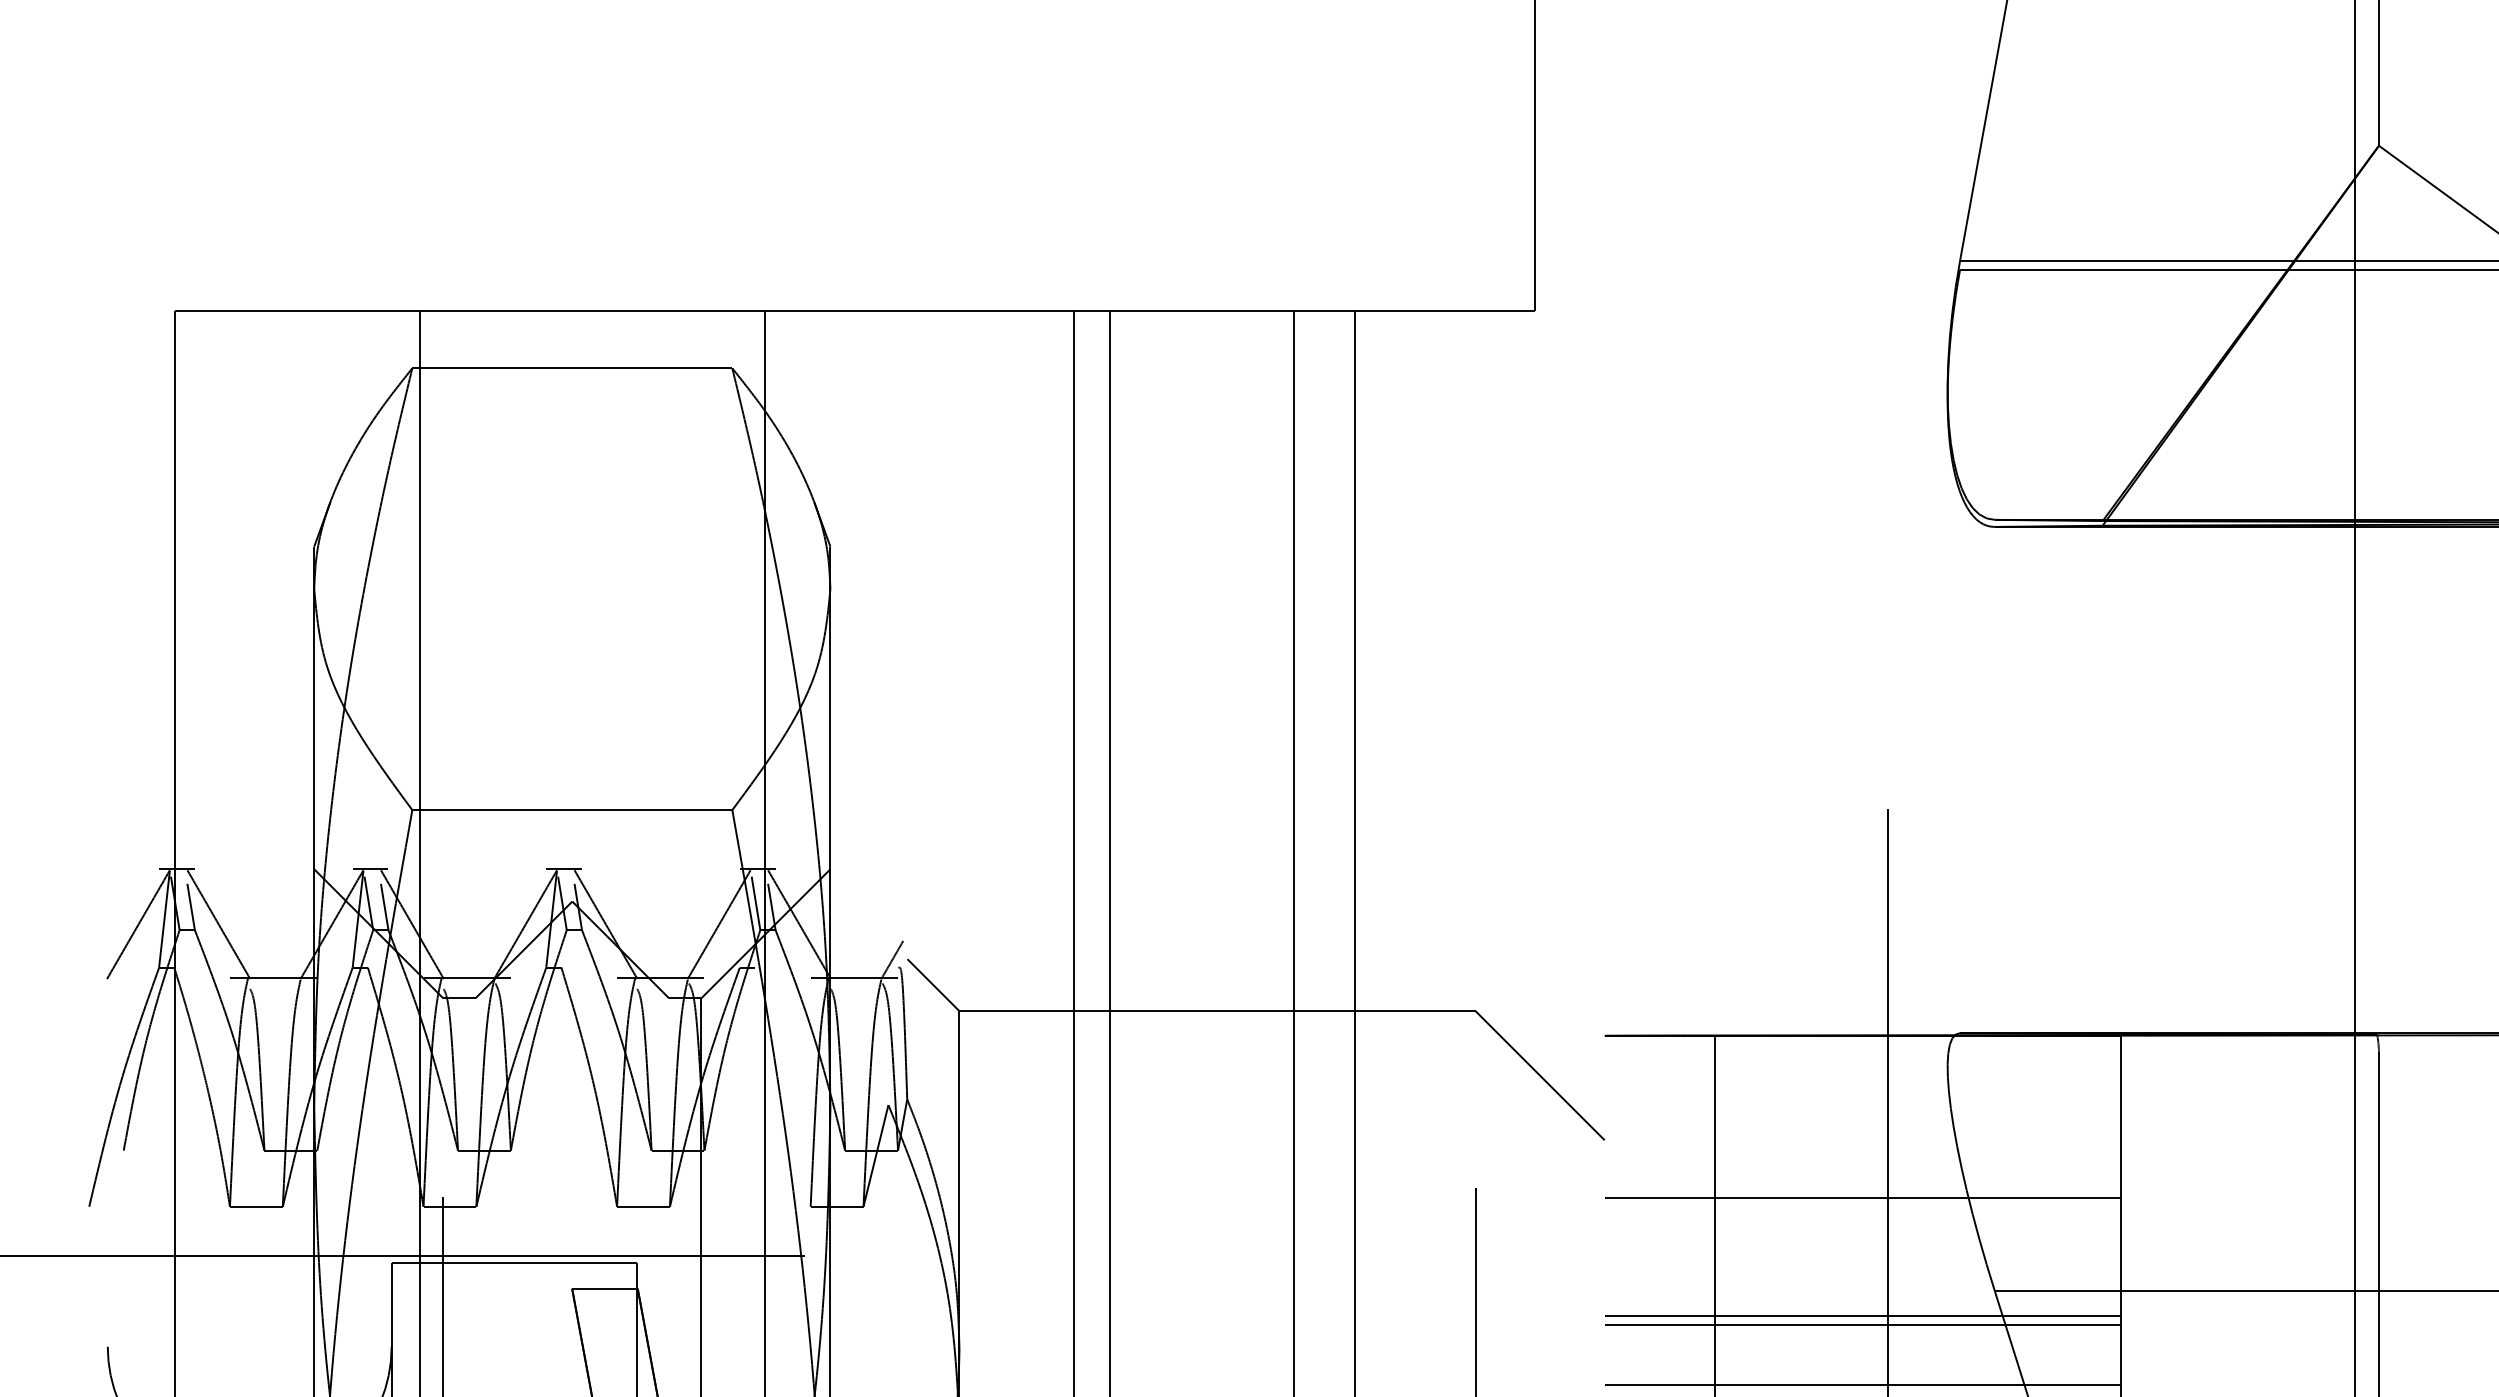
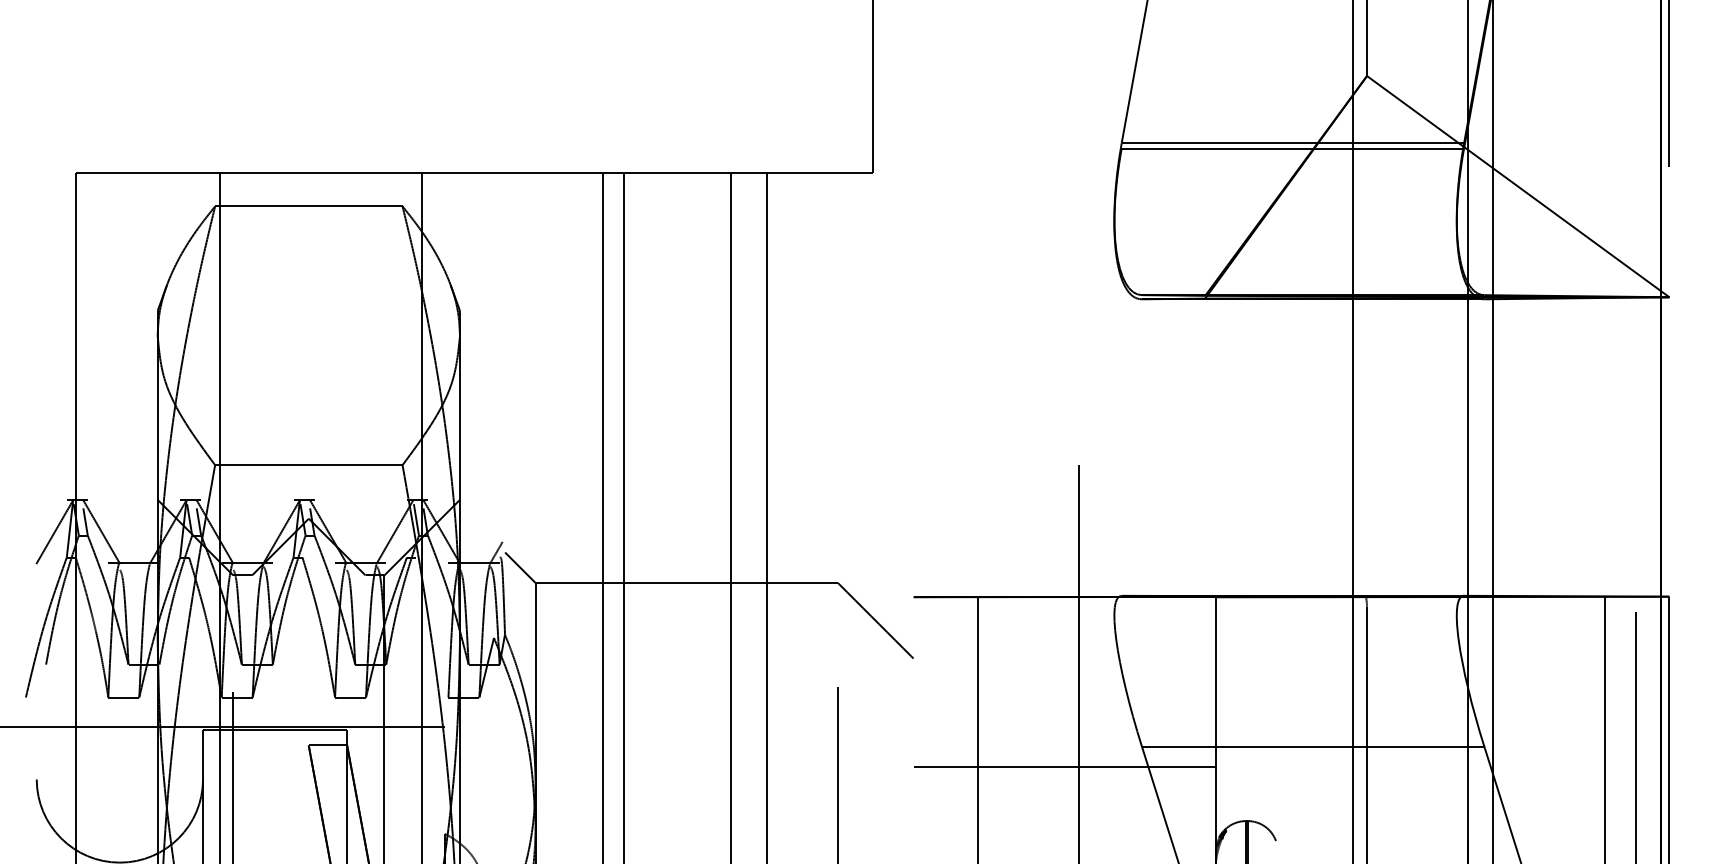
line: (1862, 1198) -> (1064, 692), removed
line: (1862, 1316) -> (1064, 761), removed
line: (1862, 1386) -> (1064, 802), removed

